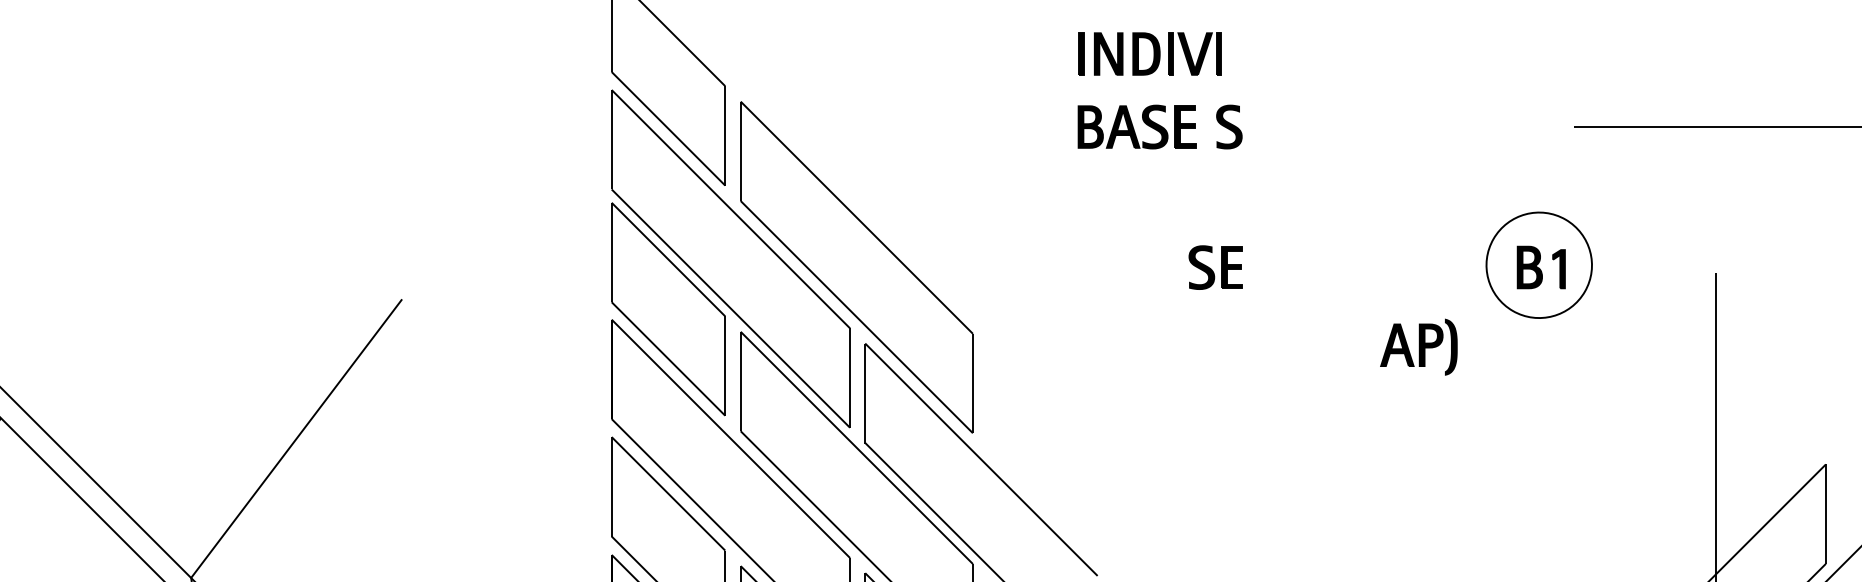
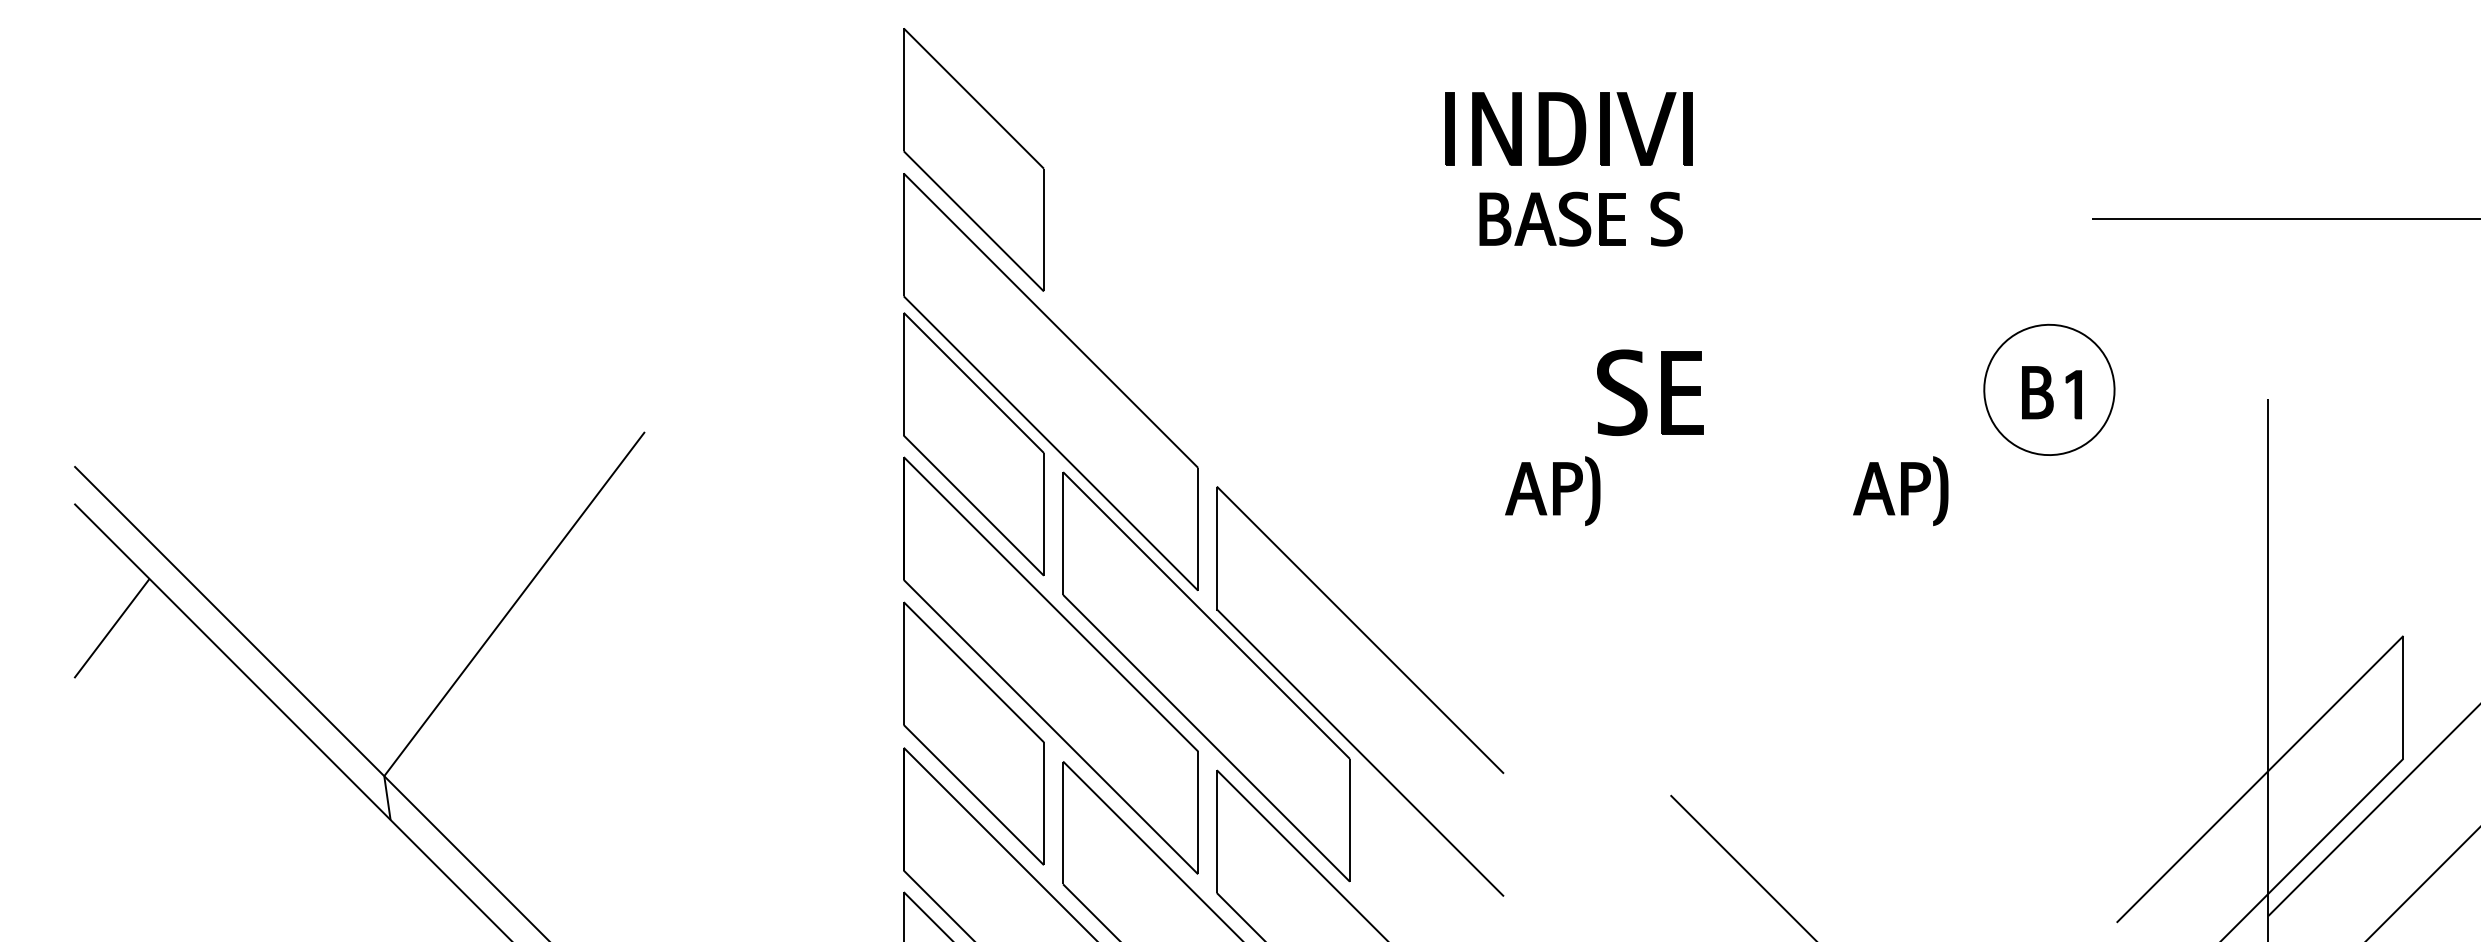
part: (1149, 53) -> (1568, 128), size x1.4
part: (856, 267) -> (1206, 392), removed
part: (1215, 267) -> (1649, 392), size x1.6
part: (1136, 346) -> (1552, 490), added

